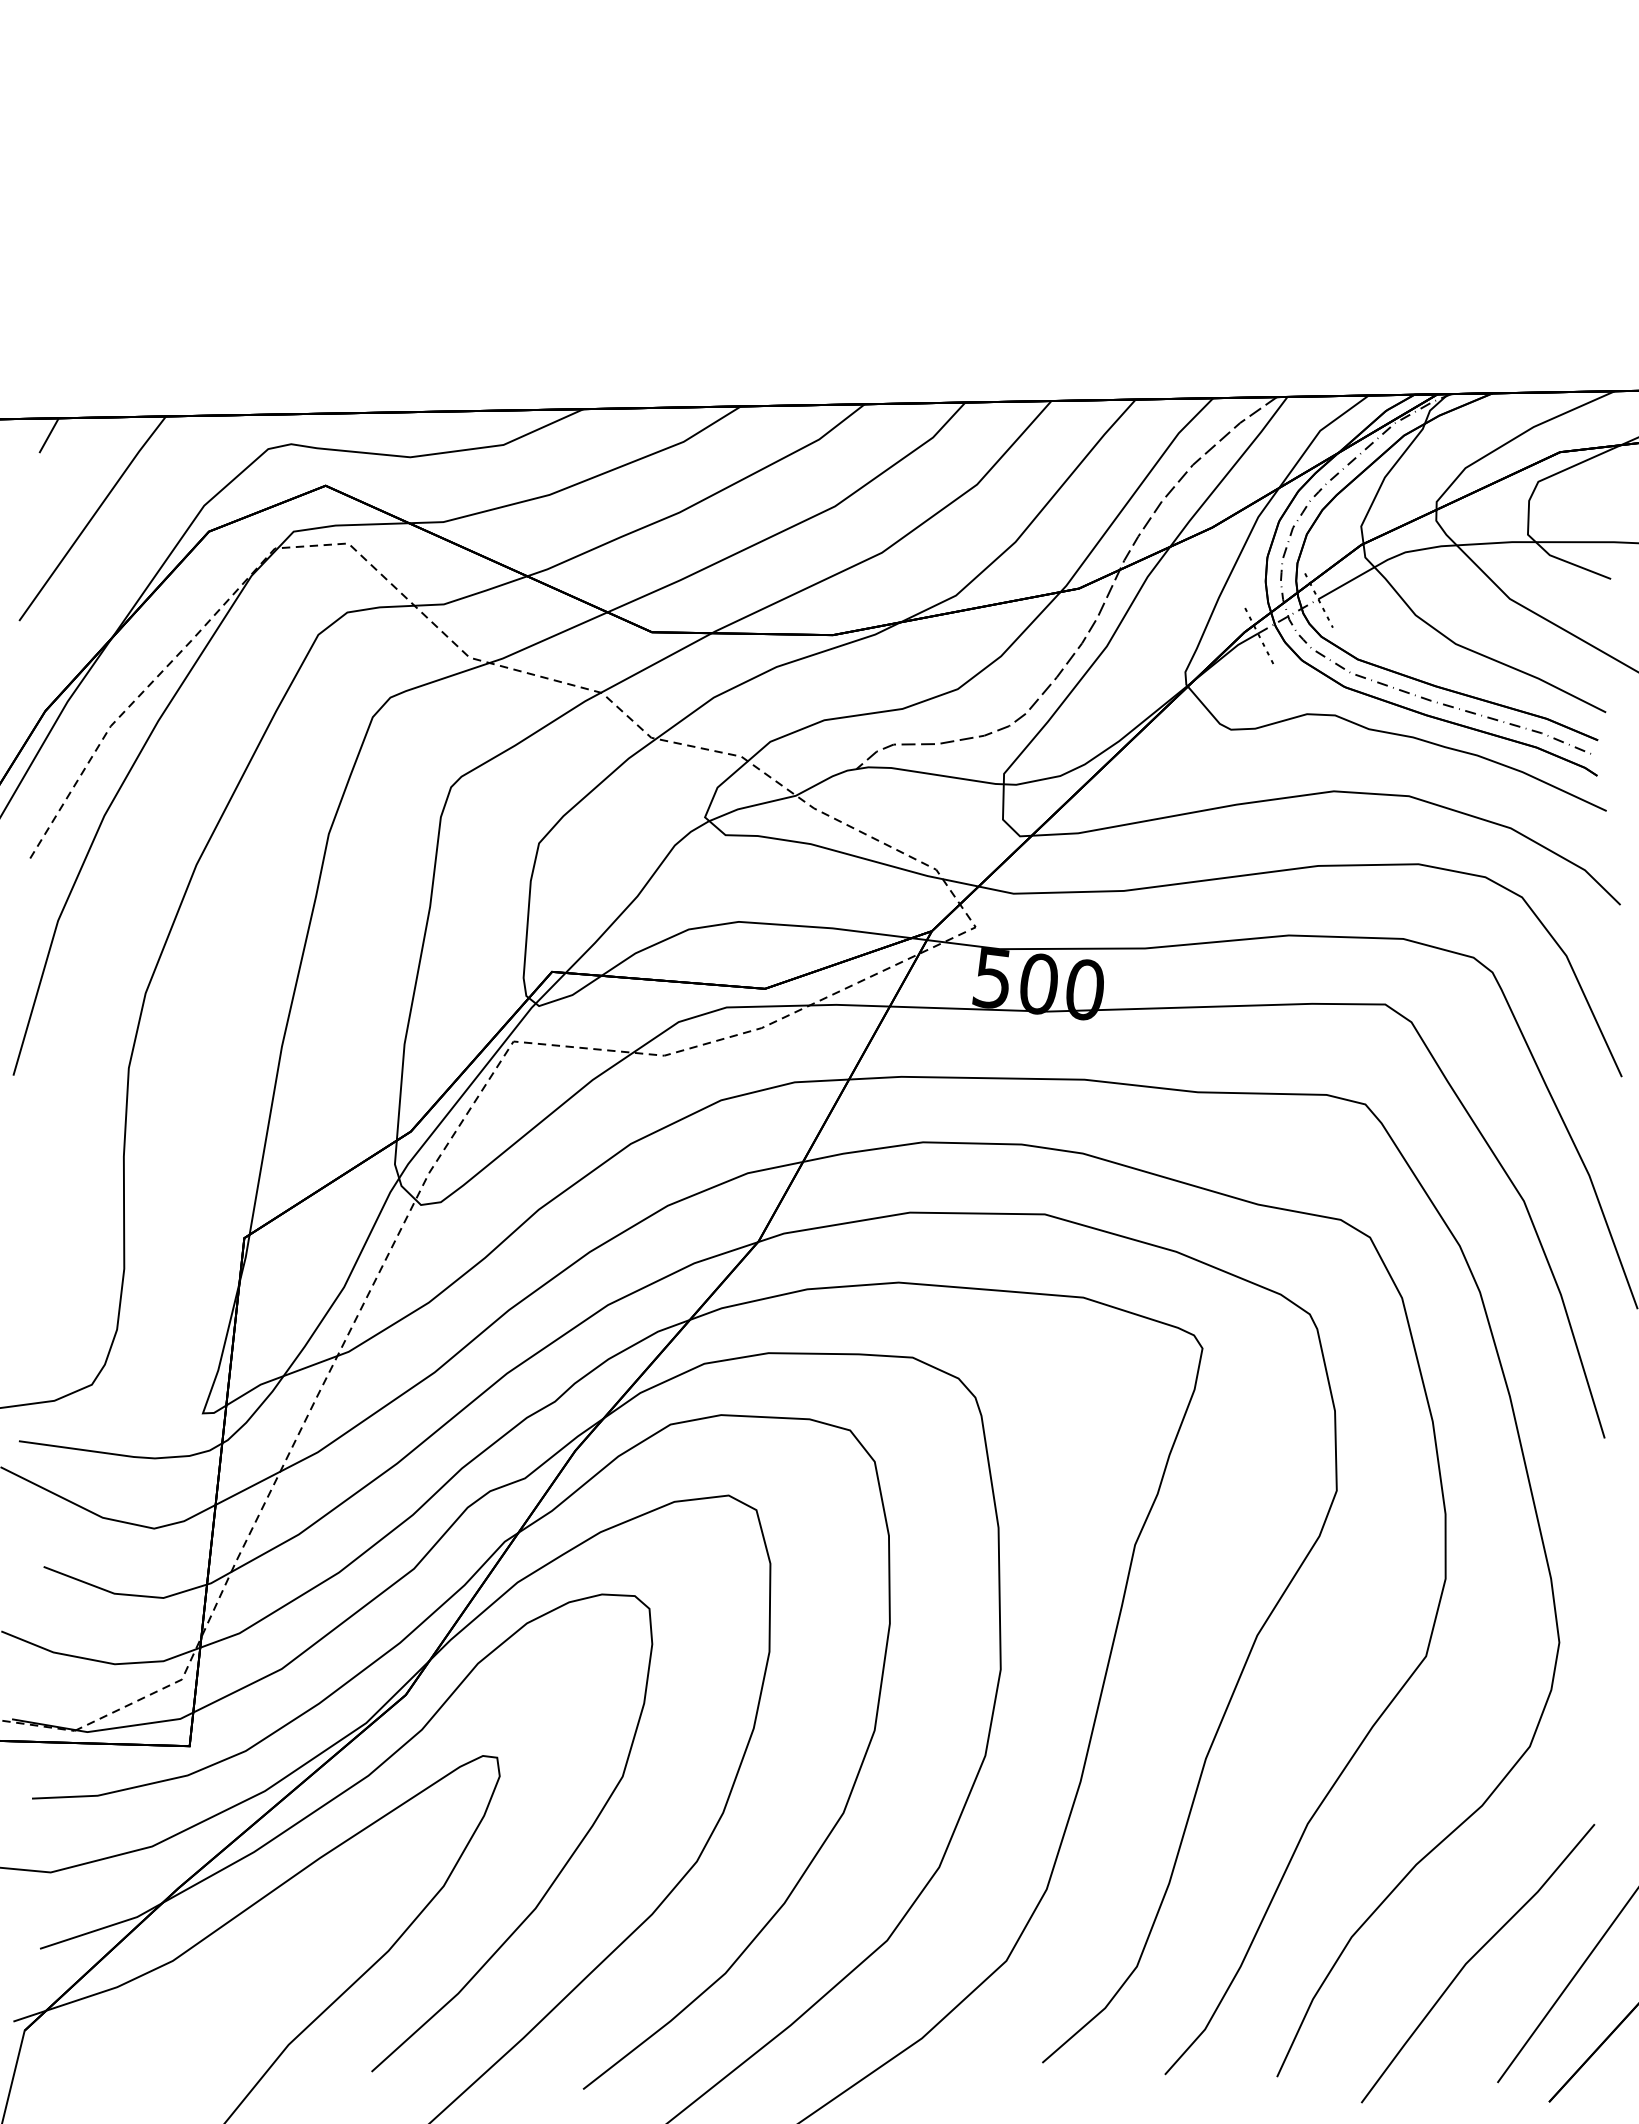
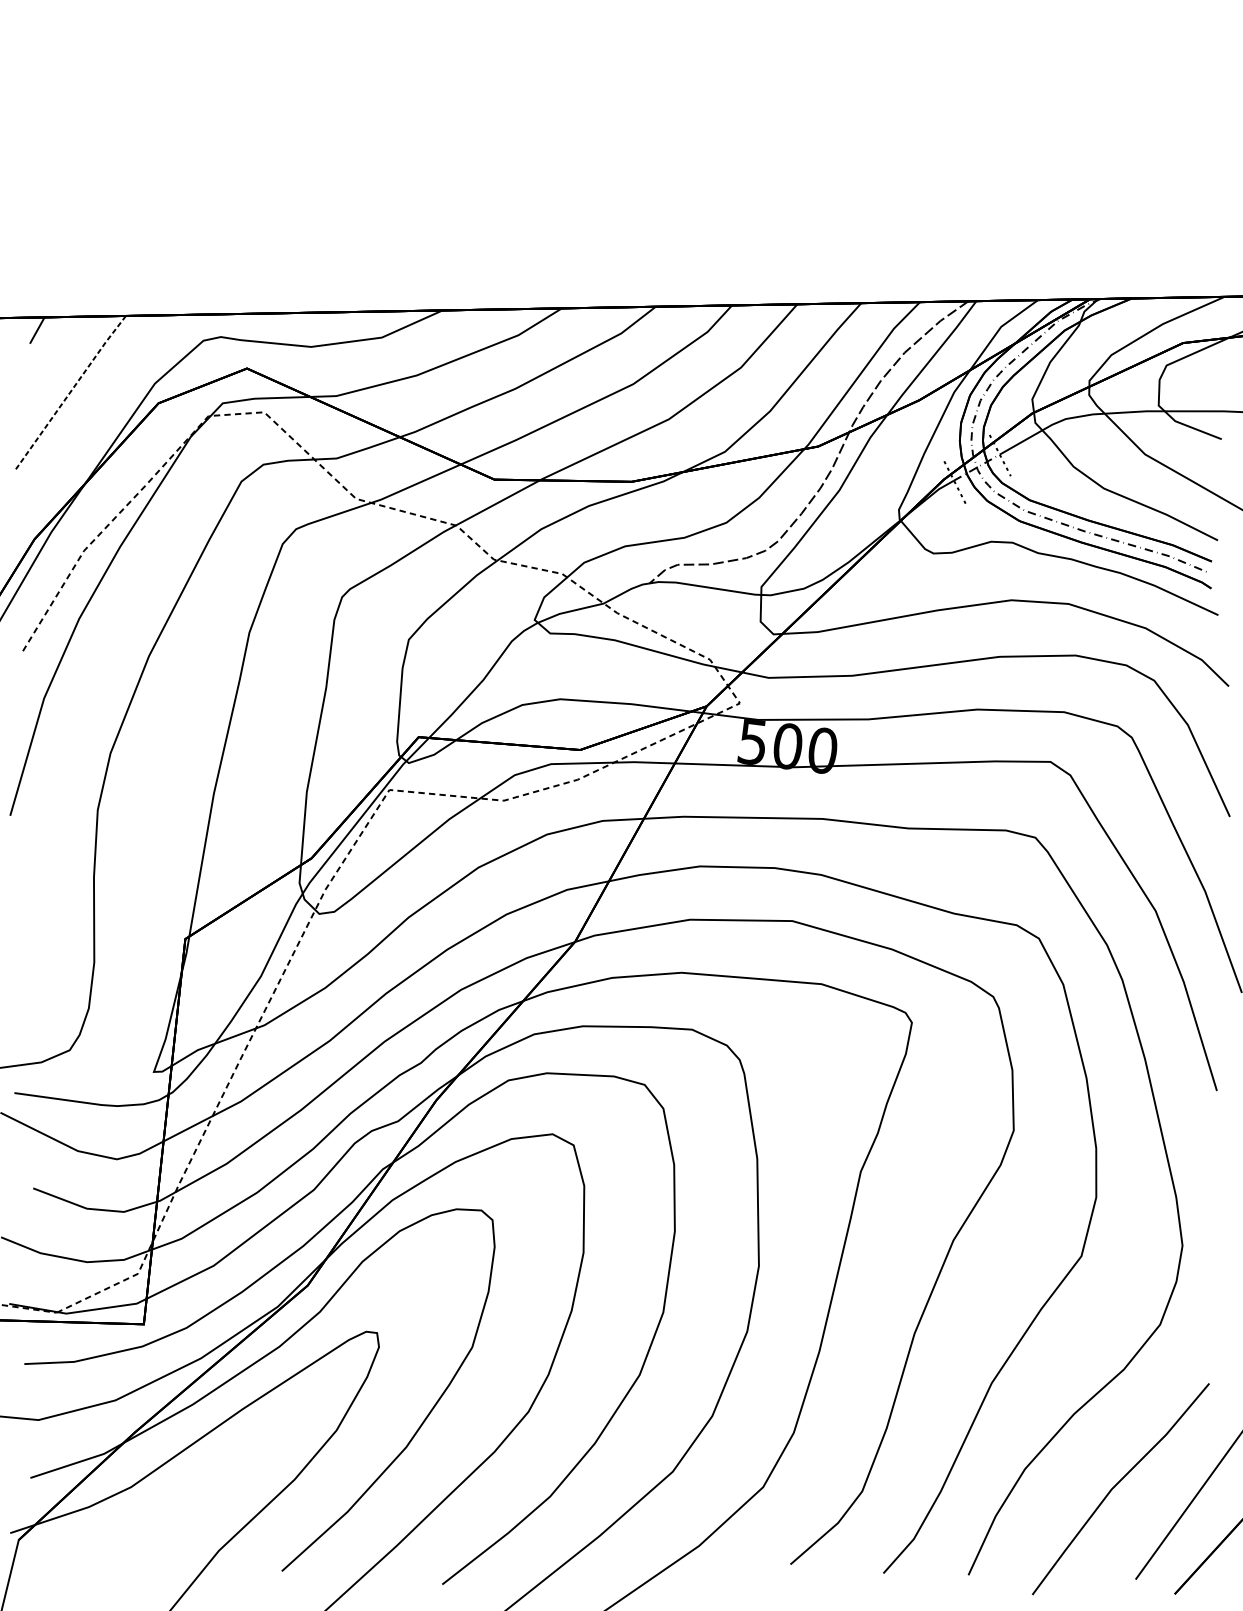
line: (91, 518) -> (69, 393), solid -> dashed

